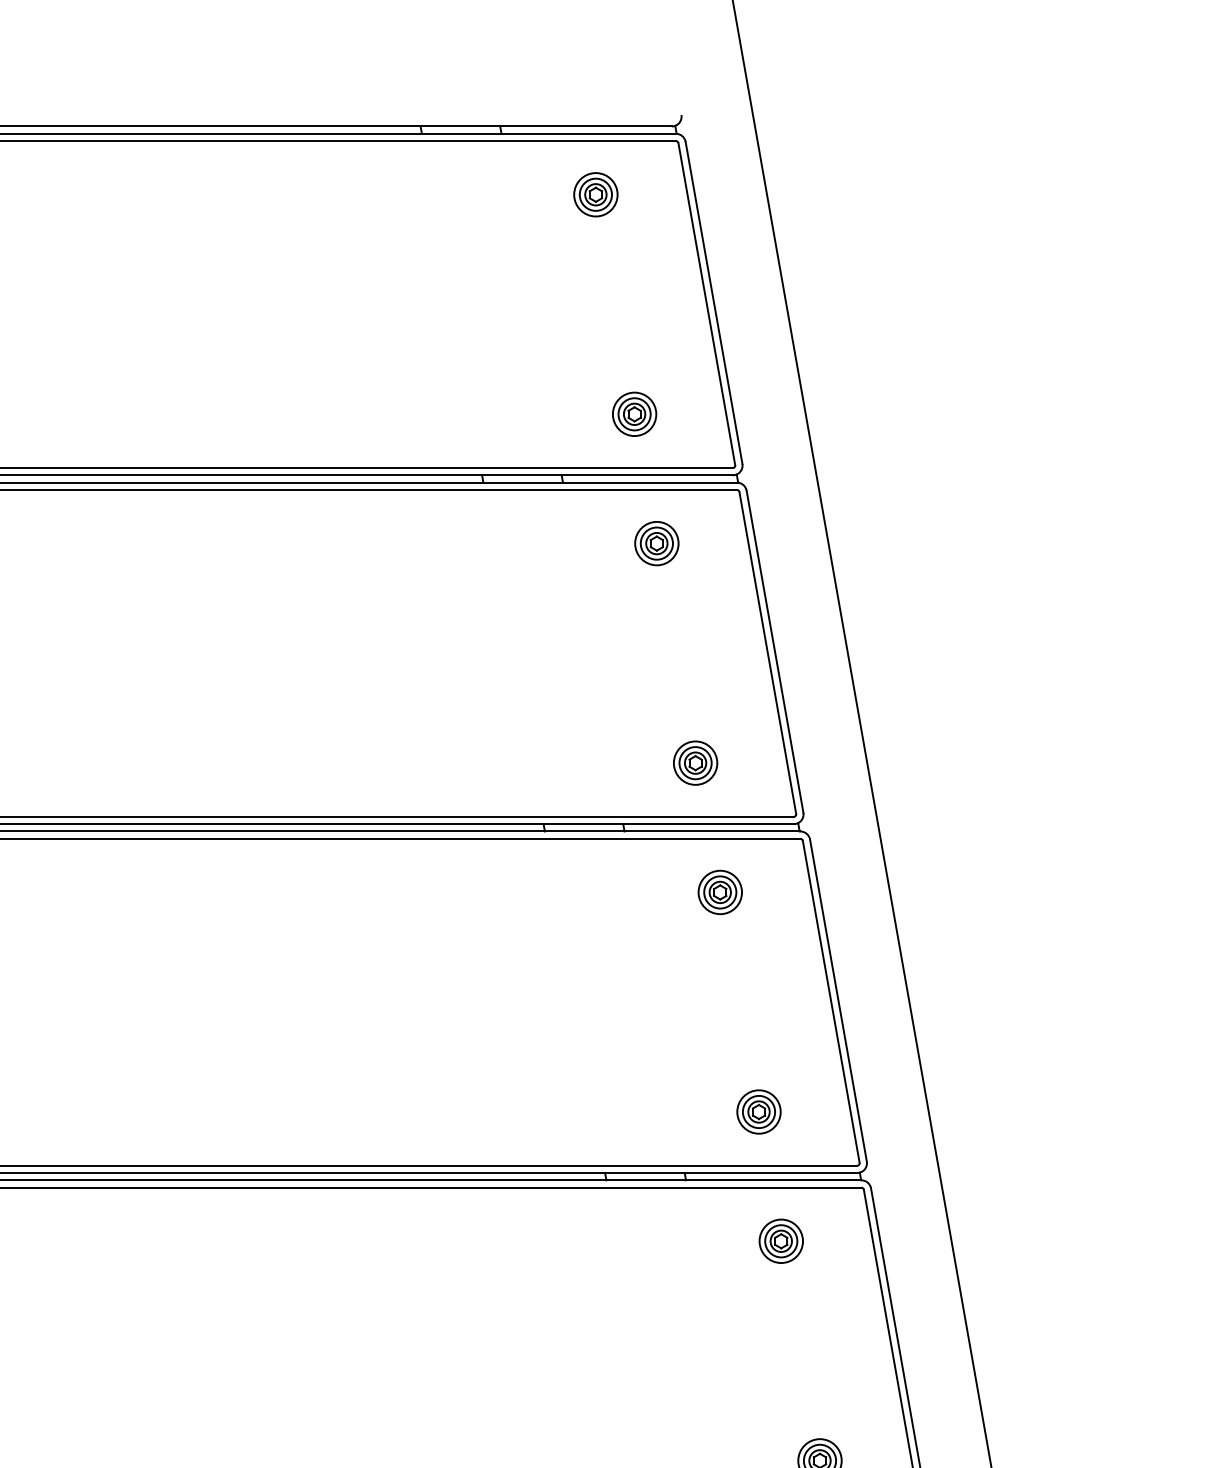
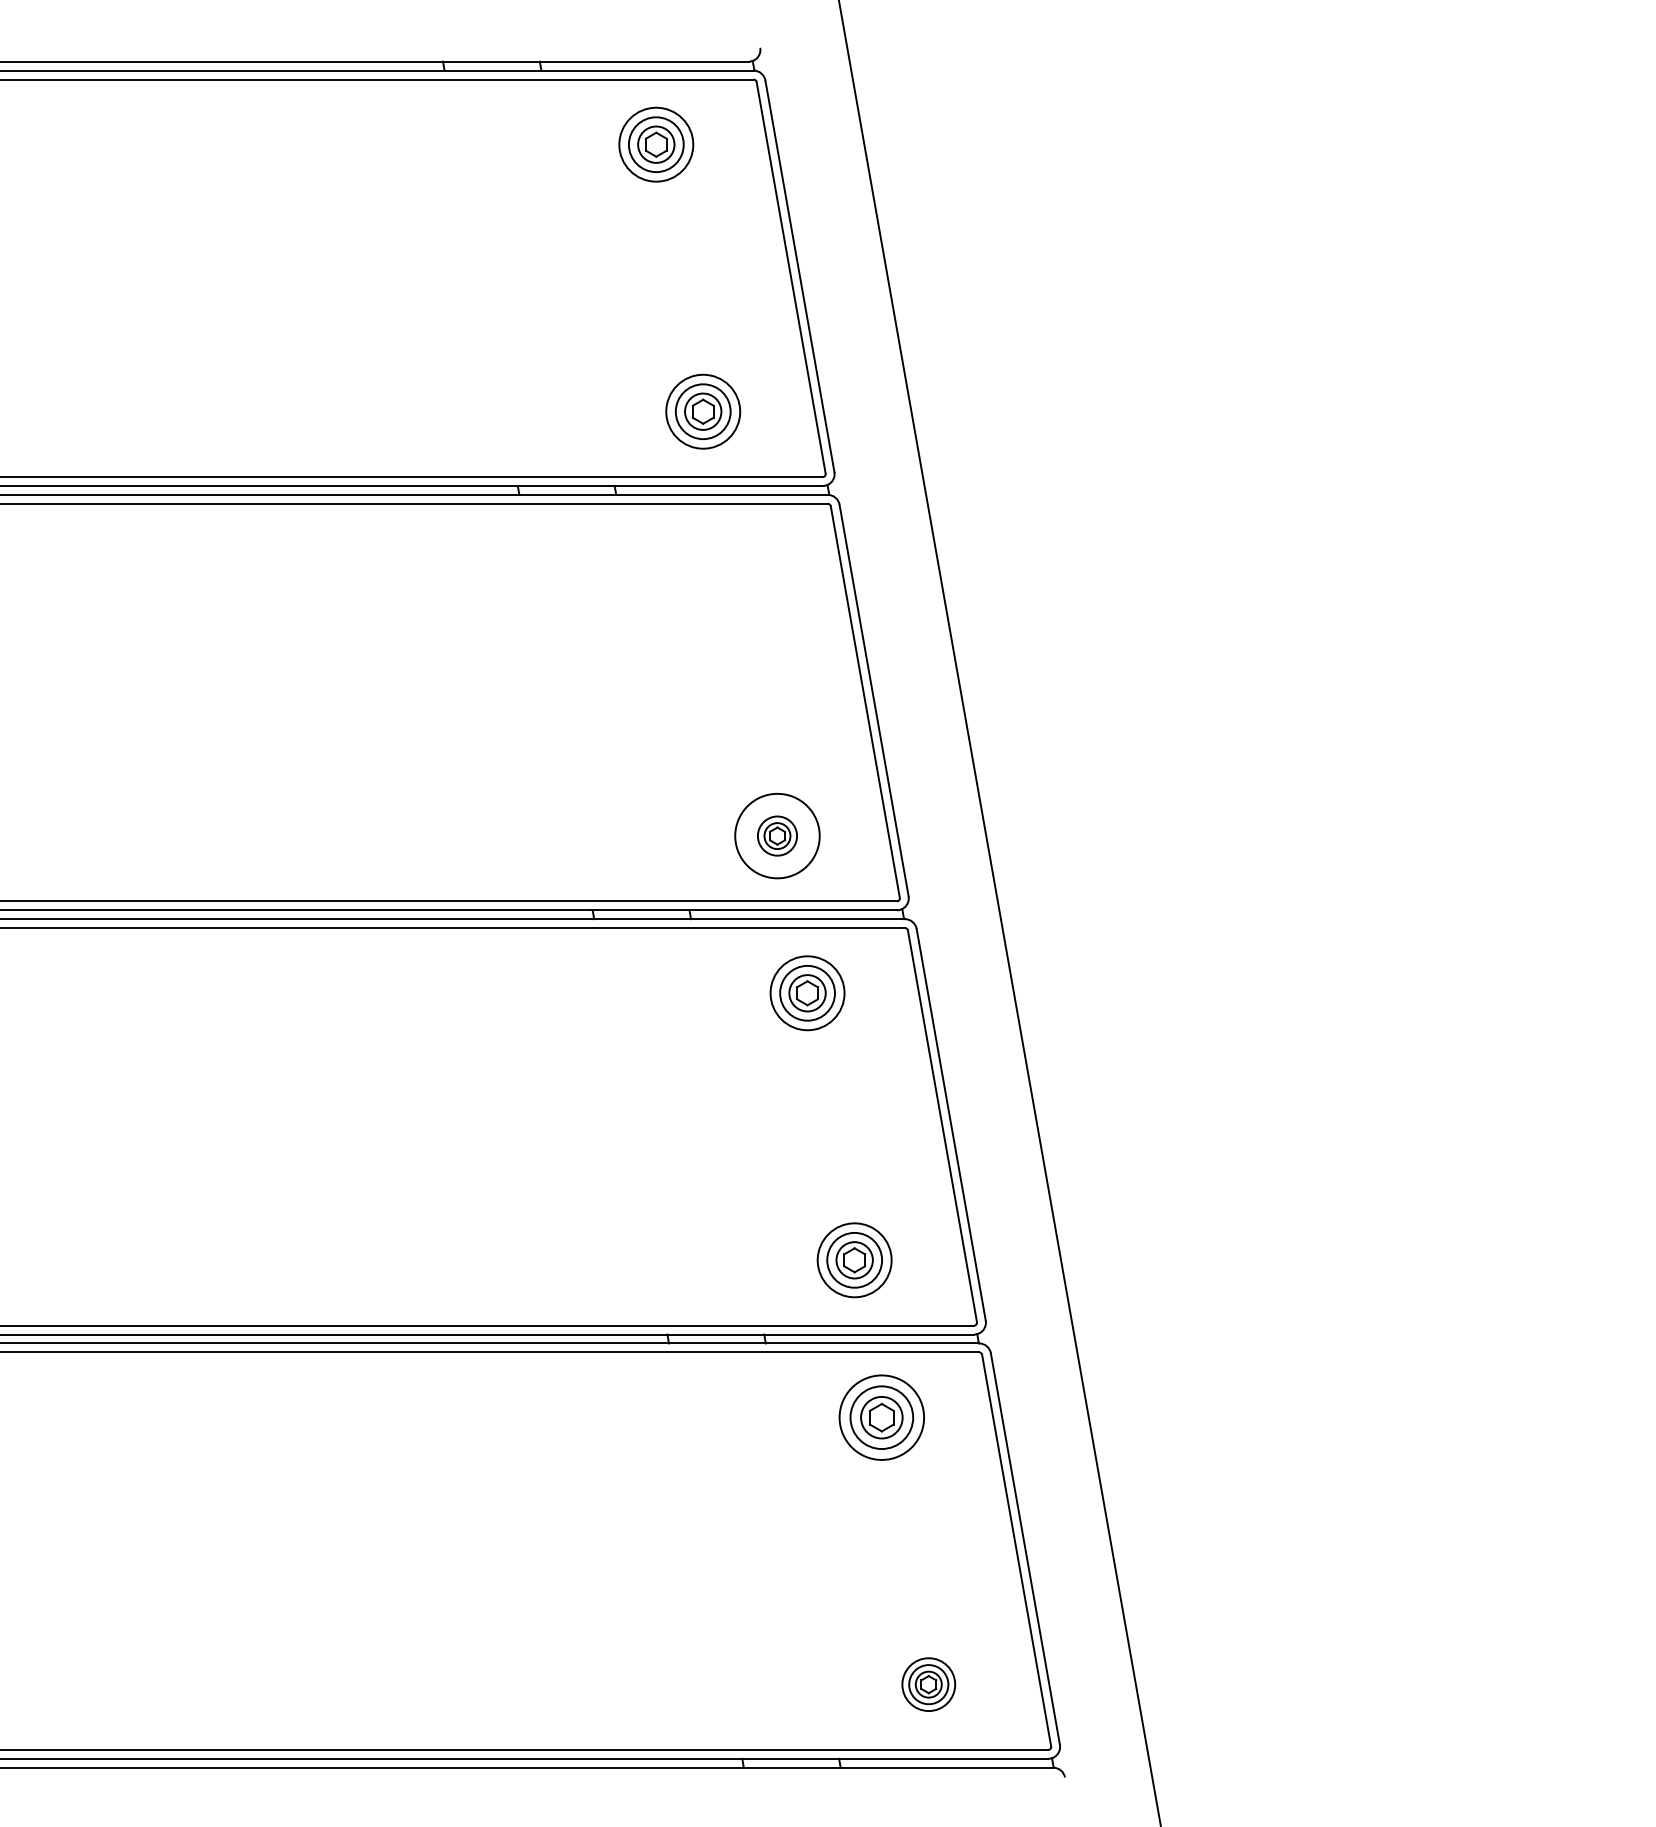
part: (595, 194) -> (655, 144), size x1.4
part: (634, 414) -> (703, 411), size x1.4
part: (656, 543) -> (730, 568), removed
circle: (695, 762) -> (777, 835), size x1.6
part: (720, 892) -> (807, 993), size x1.4
part: (758, 1112) -> (854, 1260), size x1.4
part: (781, 1241) -> (881, 1417), size x1.6

